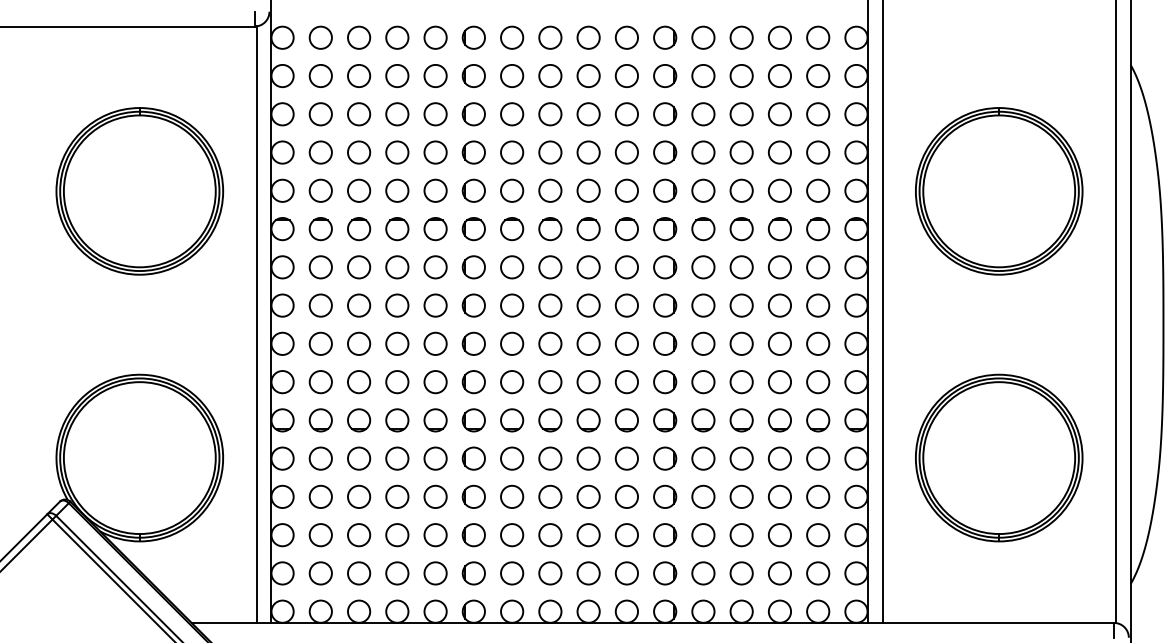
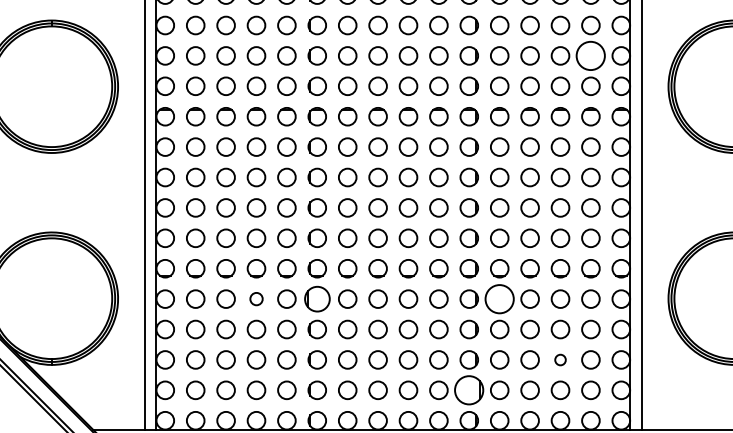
circle: (818, 152) -> (591, 55), size x1.6
circle: (397, 458) -> (256, 299), size x0.7
part: (473, 458) -> (317, 299), size x1.4
circle: (703, 458) -> (499, 299), size x1.6
circle: (779, 535) -> (560, 360), size x0.6
part: (665, 573) -> (469, 390), size x1.6

